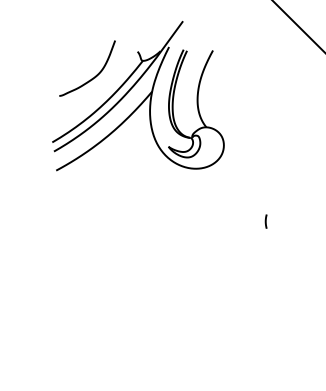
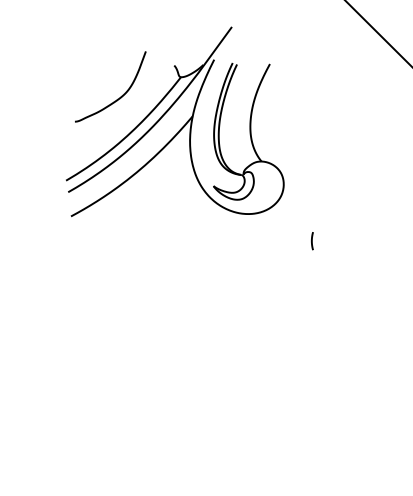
line: (266, 221) -> (312, 241), moved

